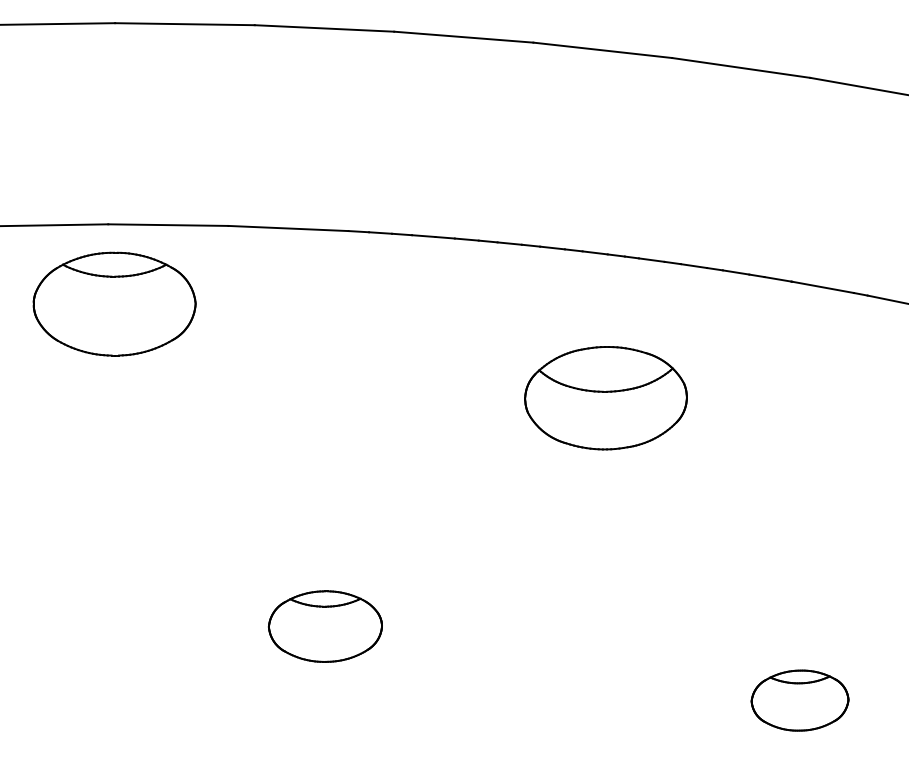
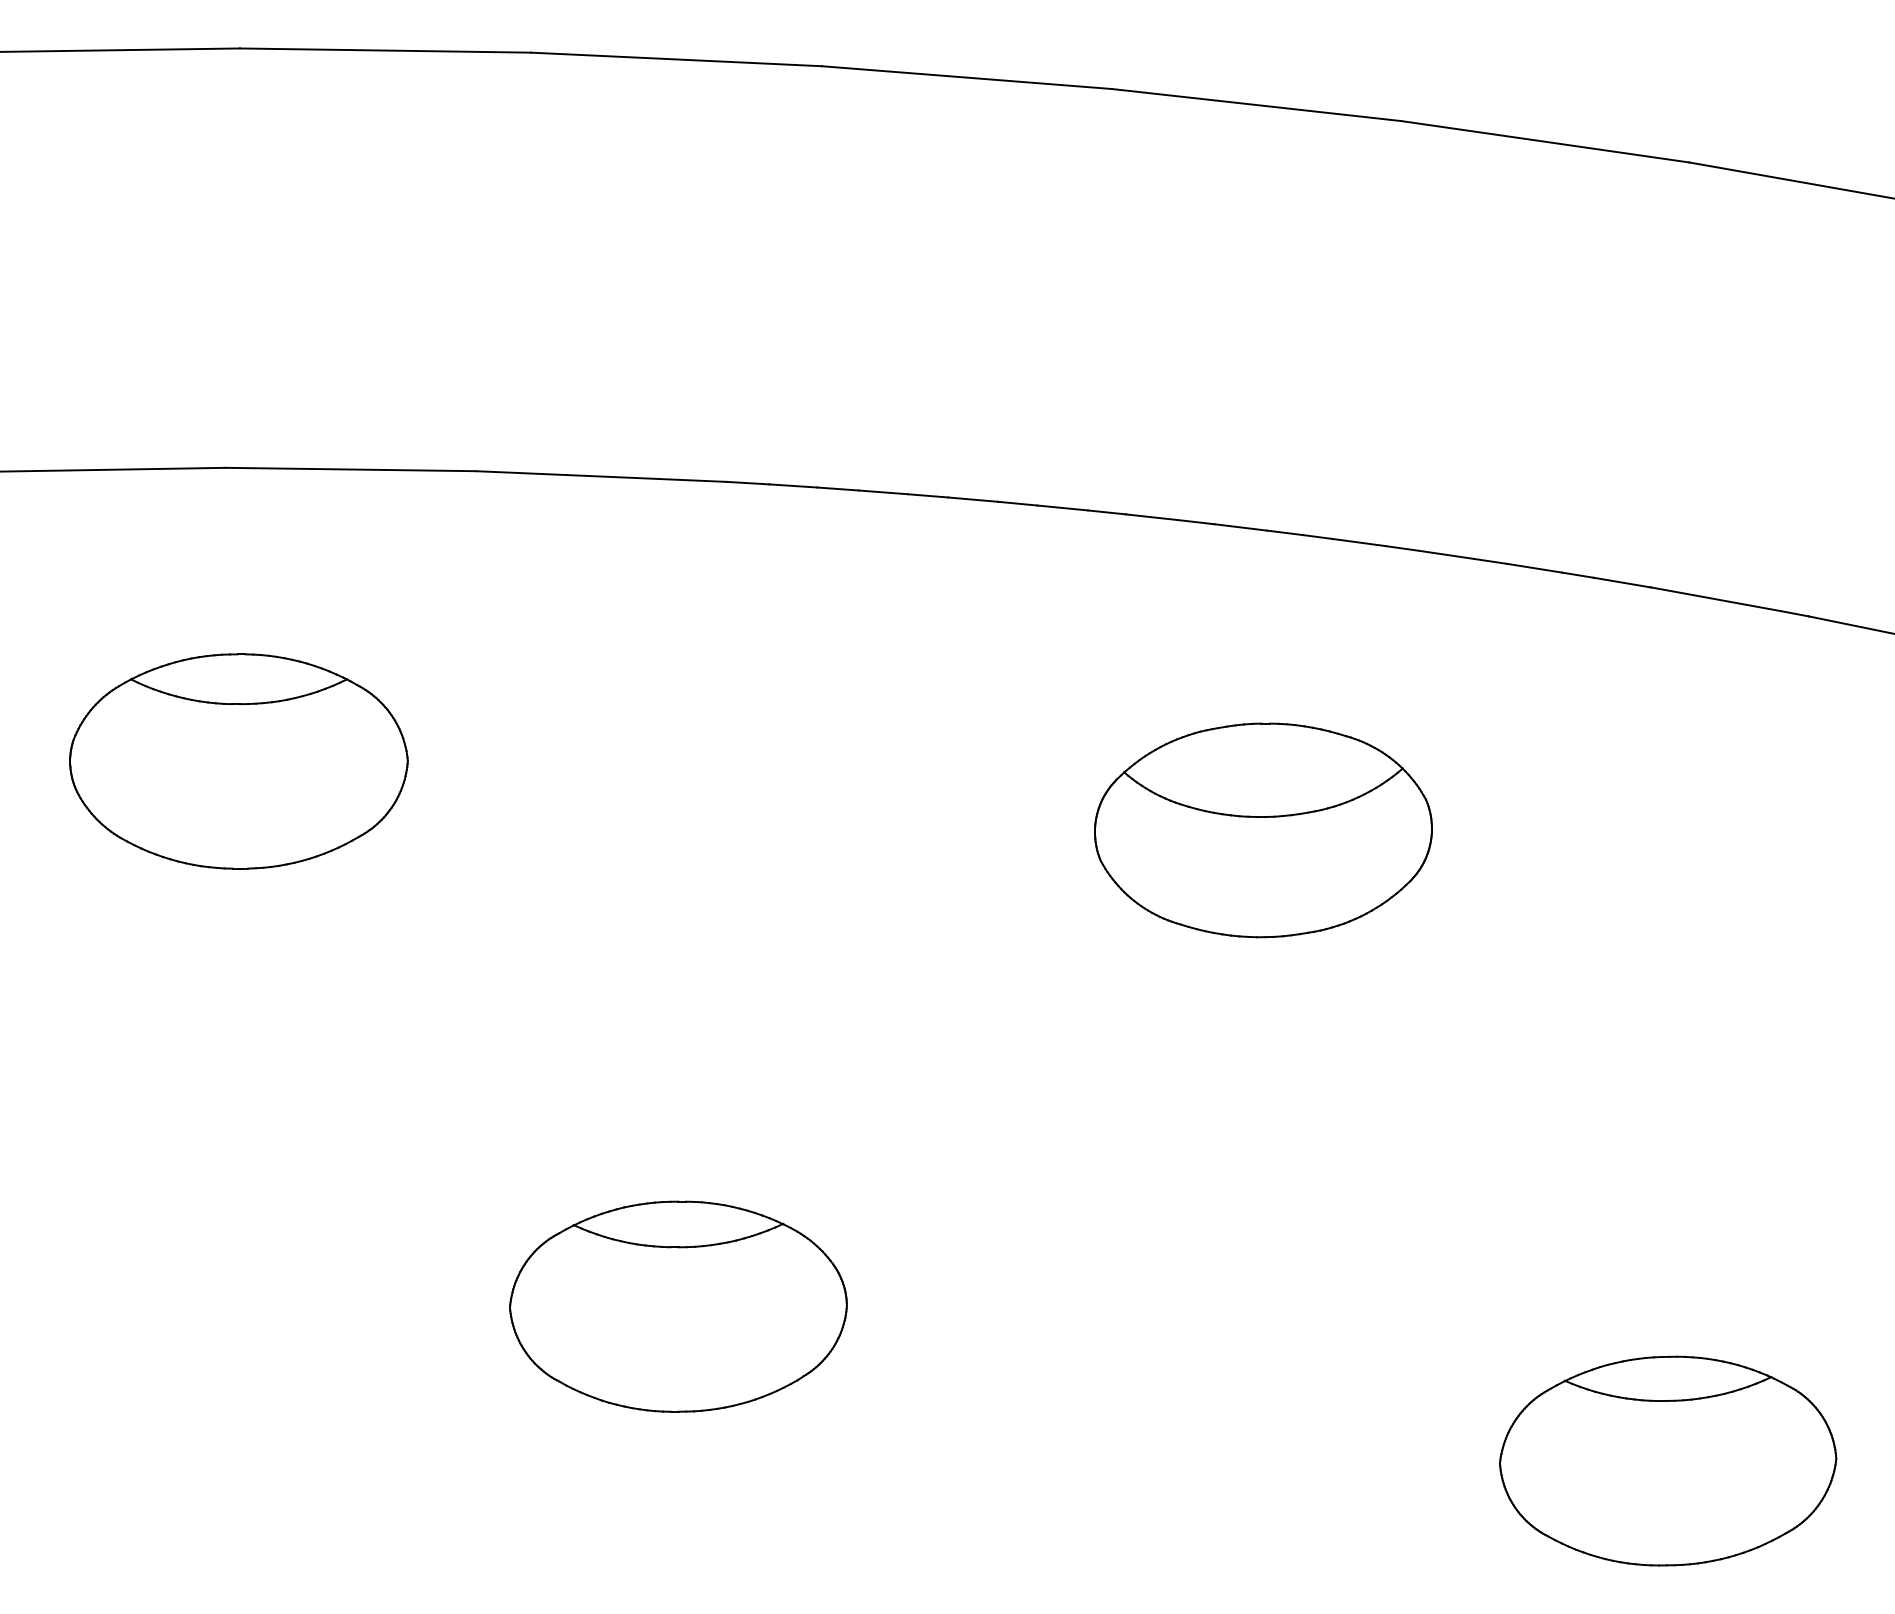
part: (114, 303) -> (238, 760), moved
part: (325, 626) -> (678, 1306), size x1.43
part: (799, 700) -> (1666, 1460), size x1.67

